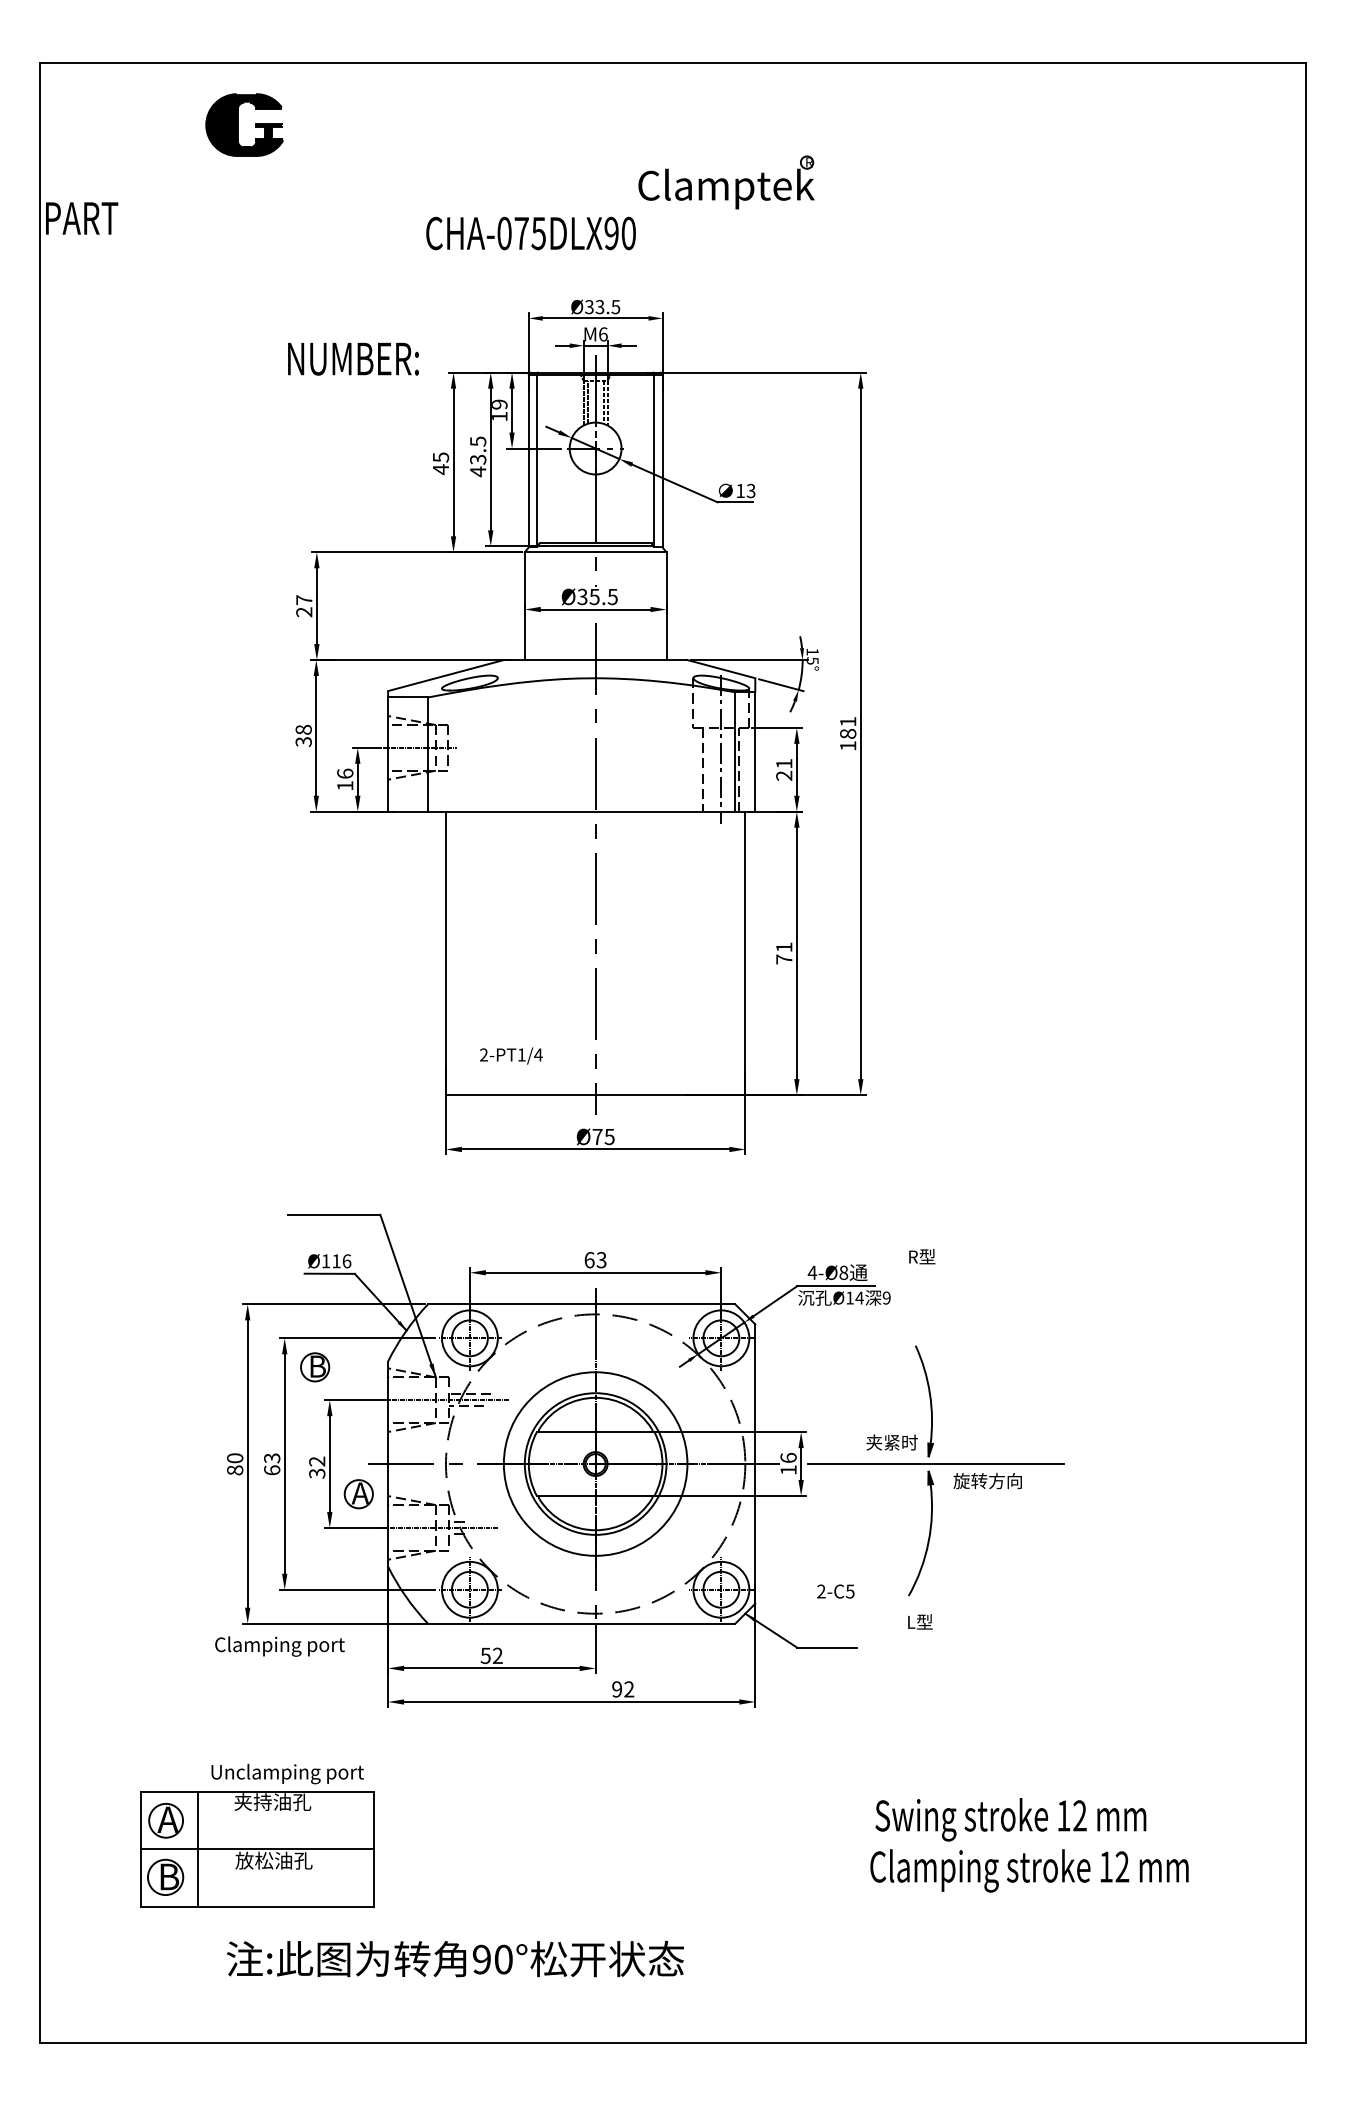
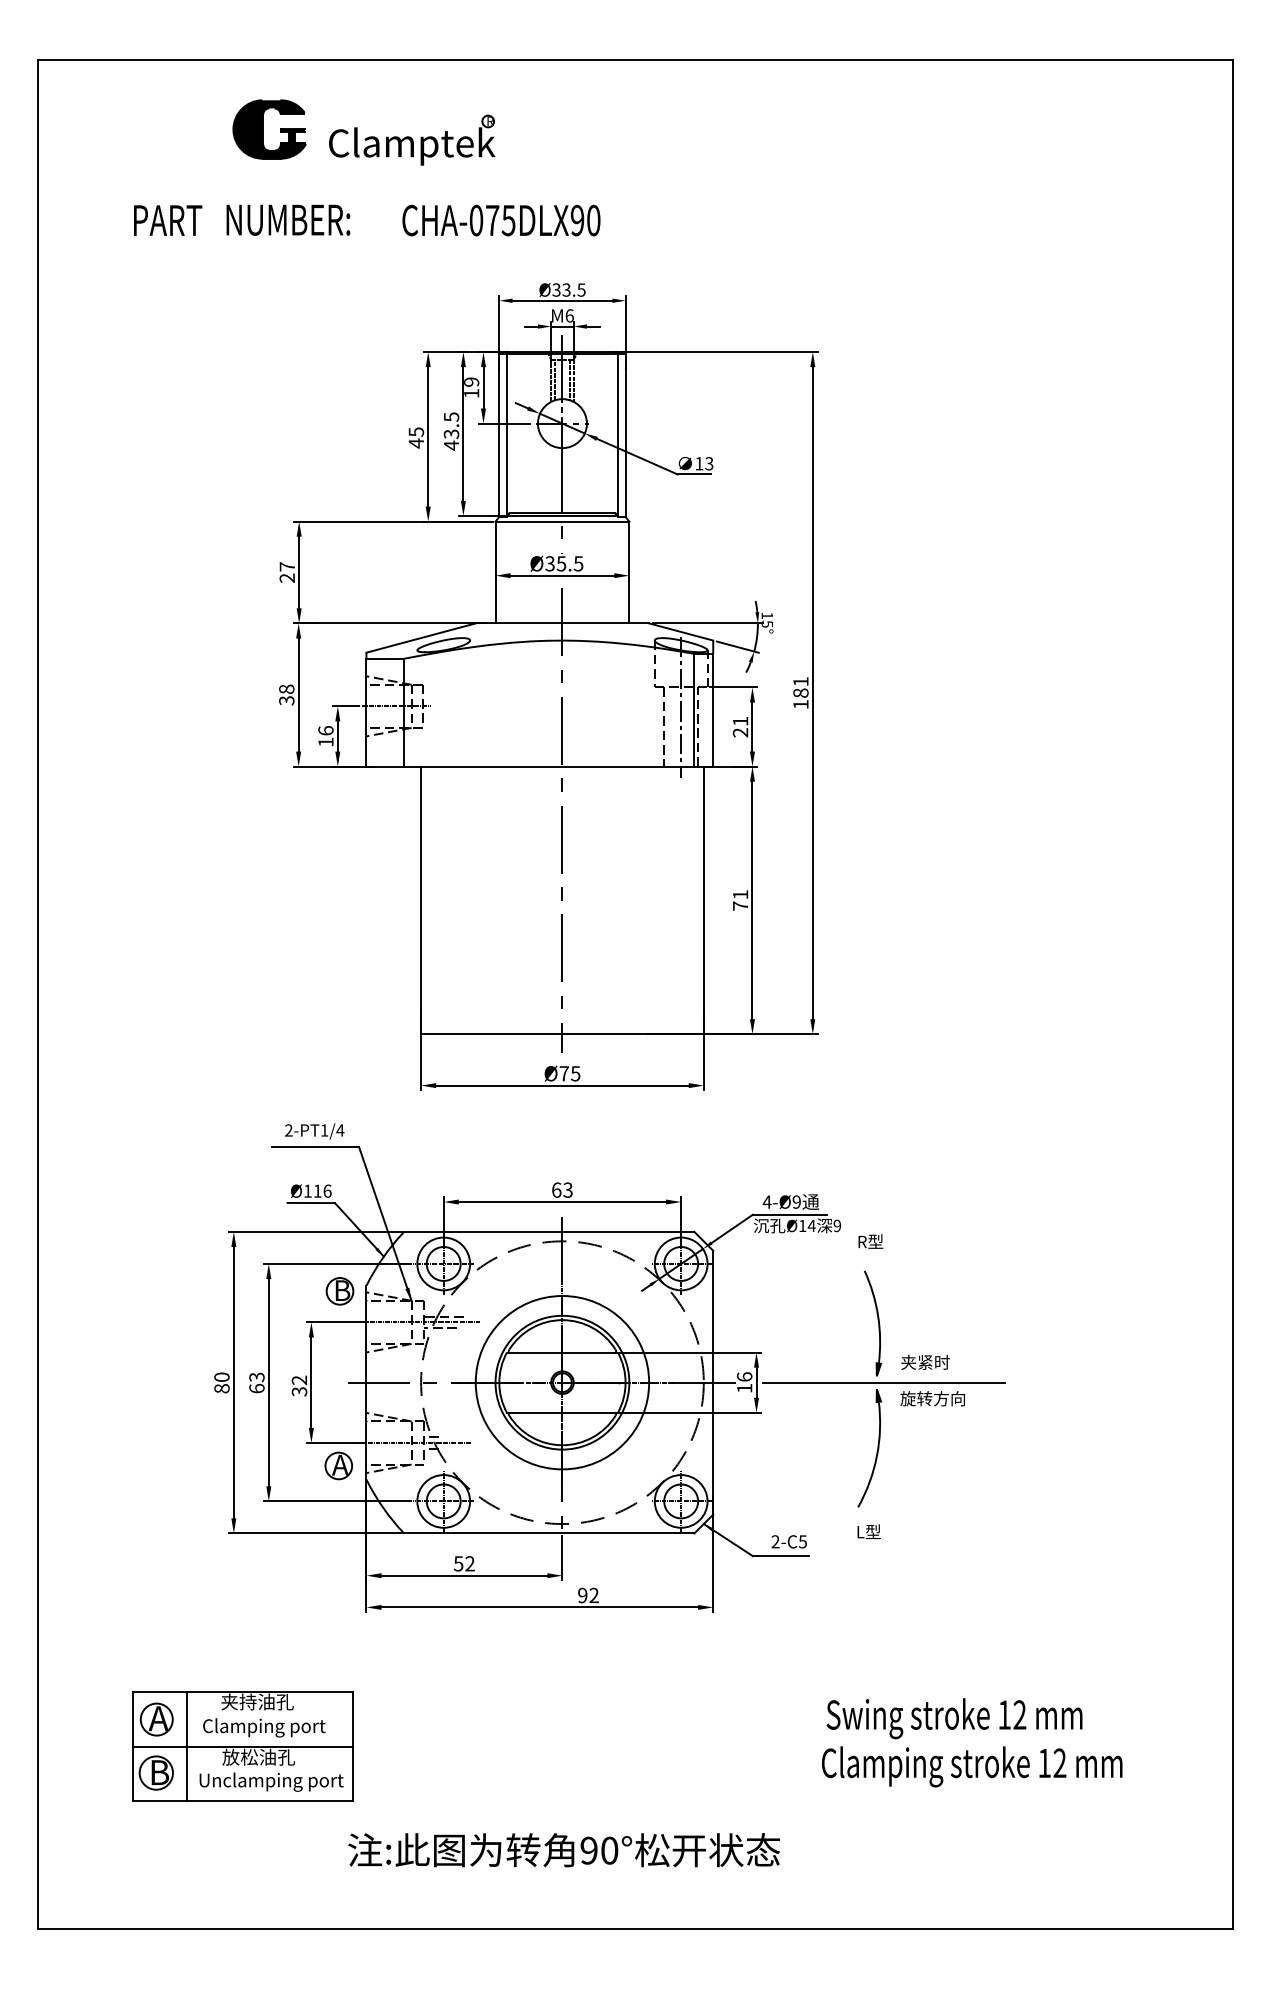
part: (244, 124) -> (269, 128), moved
part: (726, 182) -> (412, 140), moved
text: (82, 218) -> (168, 220), moved
text: (353, 358) -> (288, 219), moved
text: (511, 1055) -> (314, 1130), moved
text: (922, 1256) -> (871, 1241), moved
text: (843, 1272) -> (796, 1201), 4-Ø8 -> 4-Ø9
part: (315, 1367) -> (340, 1291), moved
text: (891, 1442) -> (924, 1362), moved
part: (358, 1494) -> (338, 1466), moved
text: (835, 1591) -> (788, 1541), moved
text: (279, 1646) -> (263, 1727), moved
text: (287, 1773) -> (271, 1781), moved
text: (454, 1959) -> (563, 1850), moved

